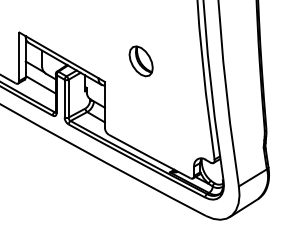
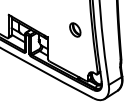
part: (141, 60) -> (75, 29), moved

